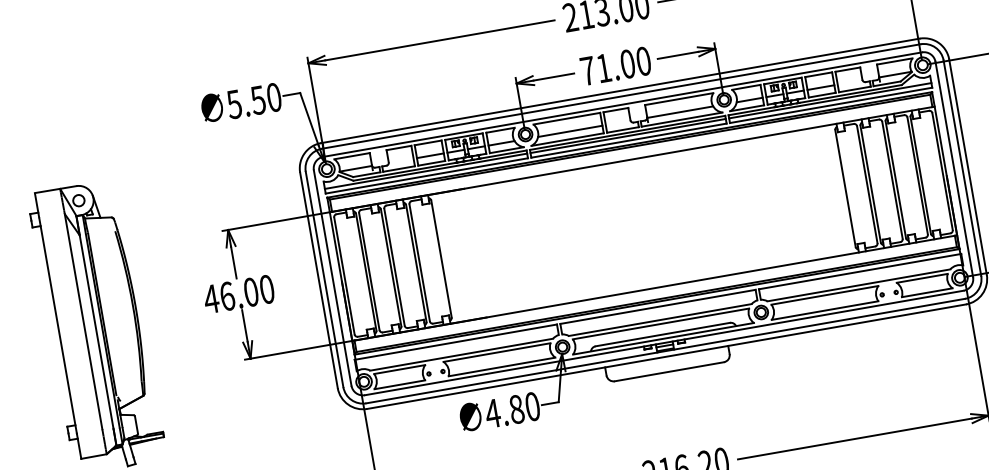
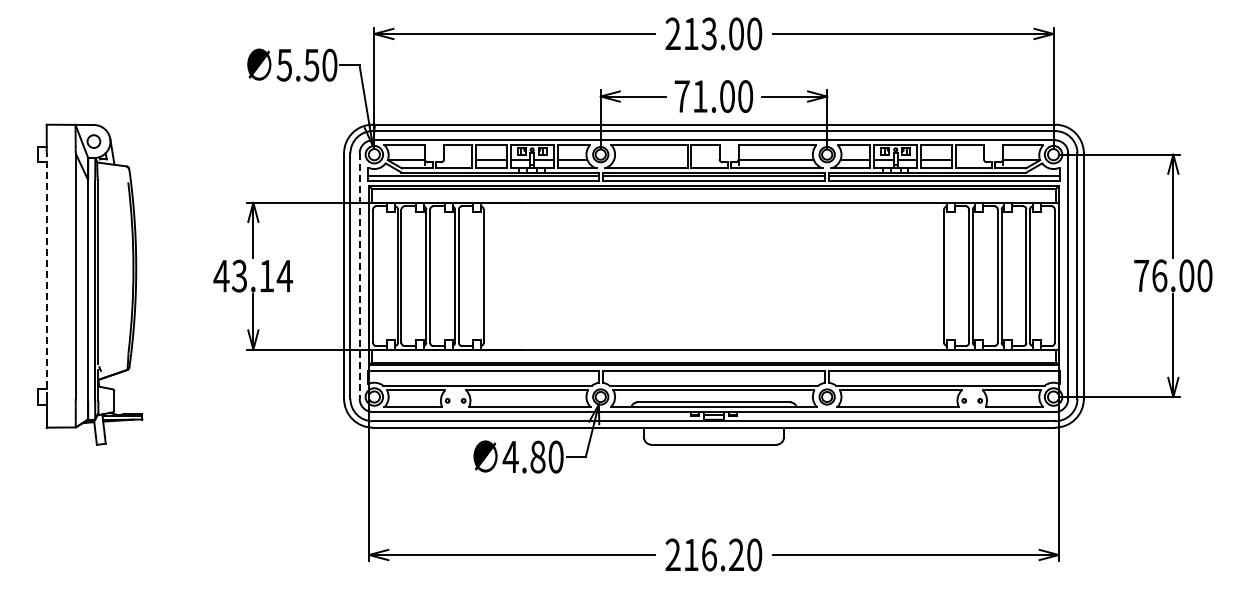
line: (569, 131) -> (650, 159), removed
line: (332, 278) -> (359, 276), solid -> dashed
text: (247, 292) -> (262, 275), 46.00 -> 43.14
line: (57, 326) -> (46, 276), solid -> dashed

